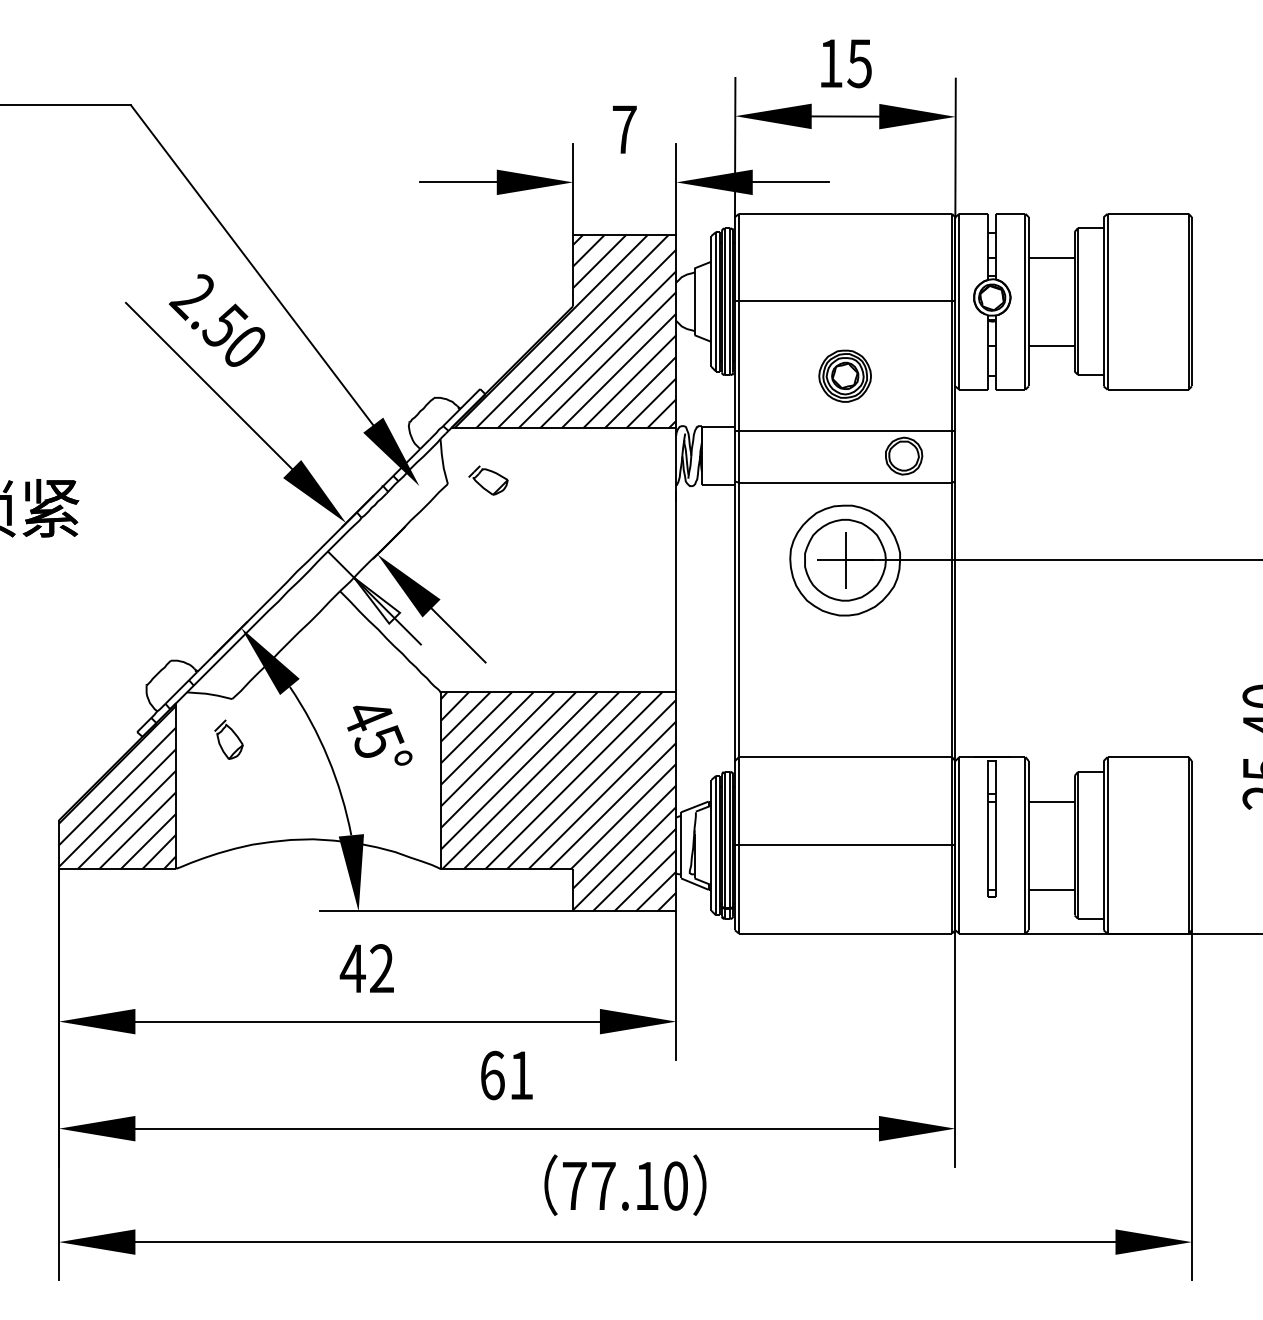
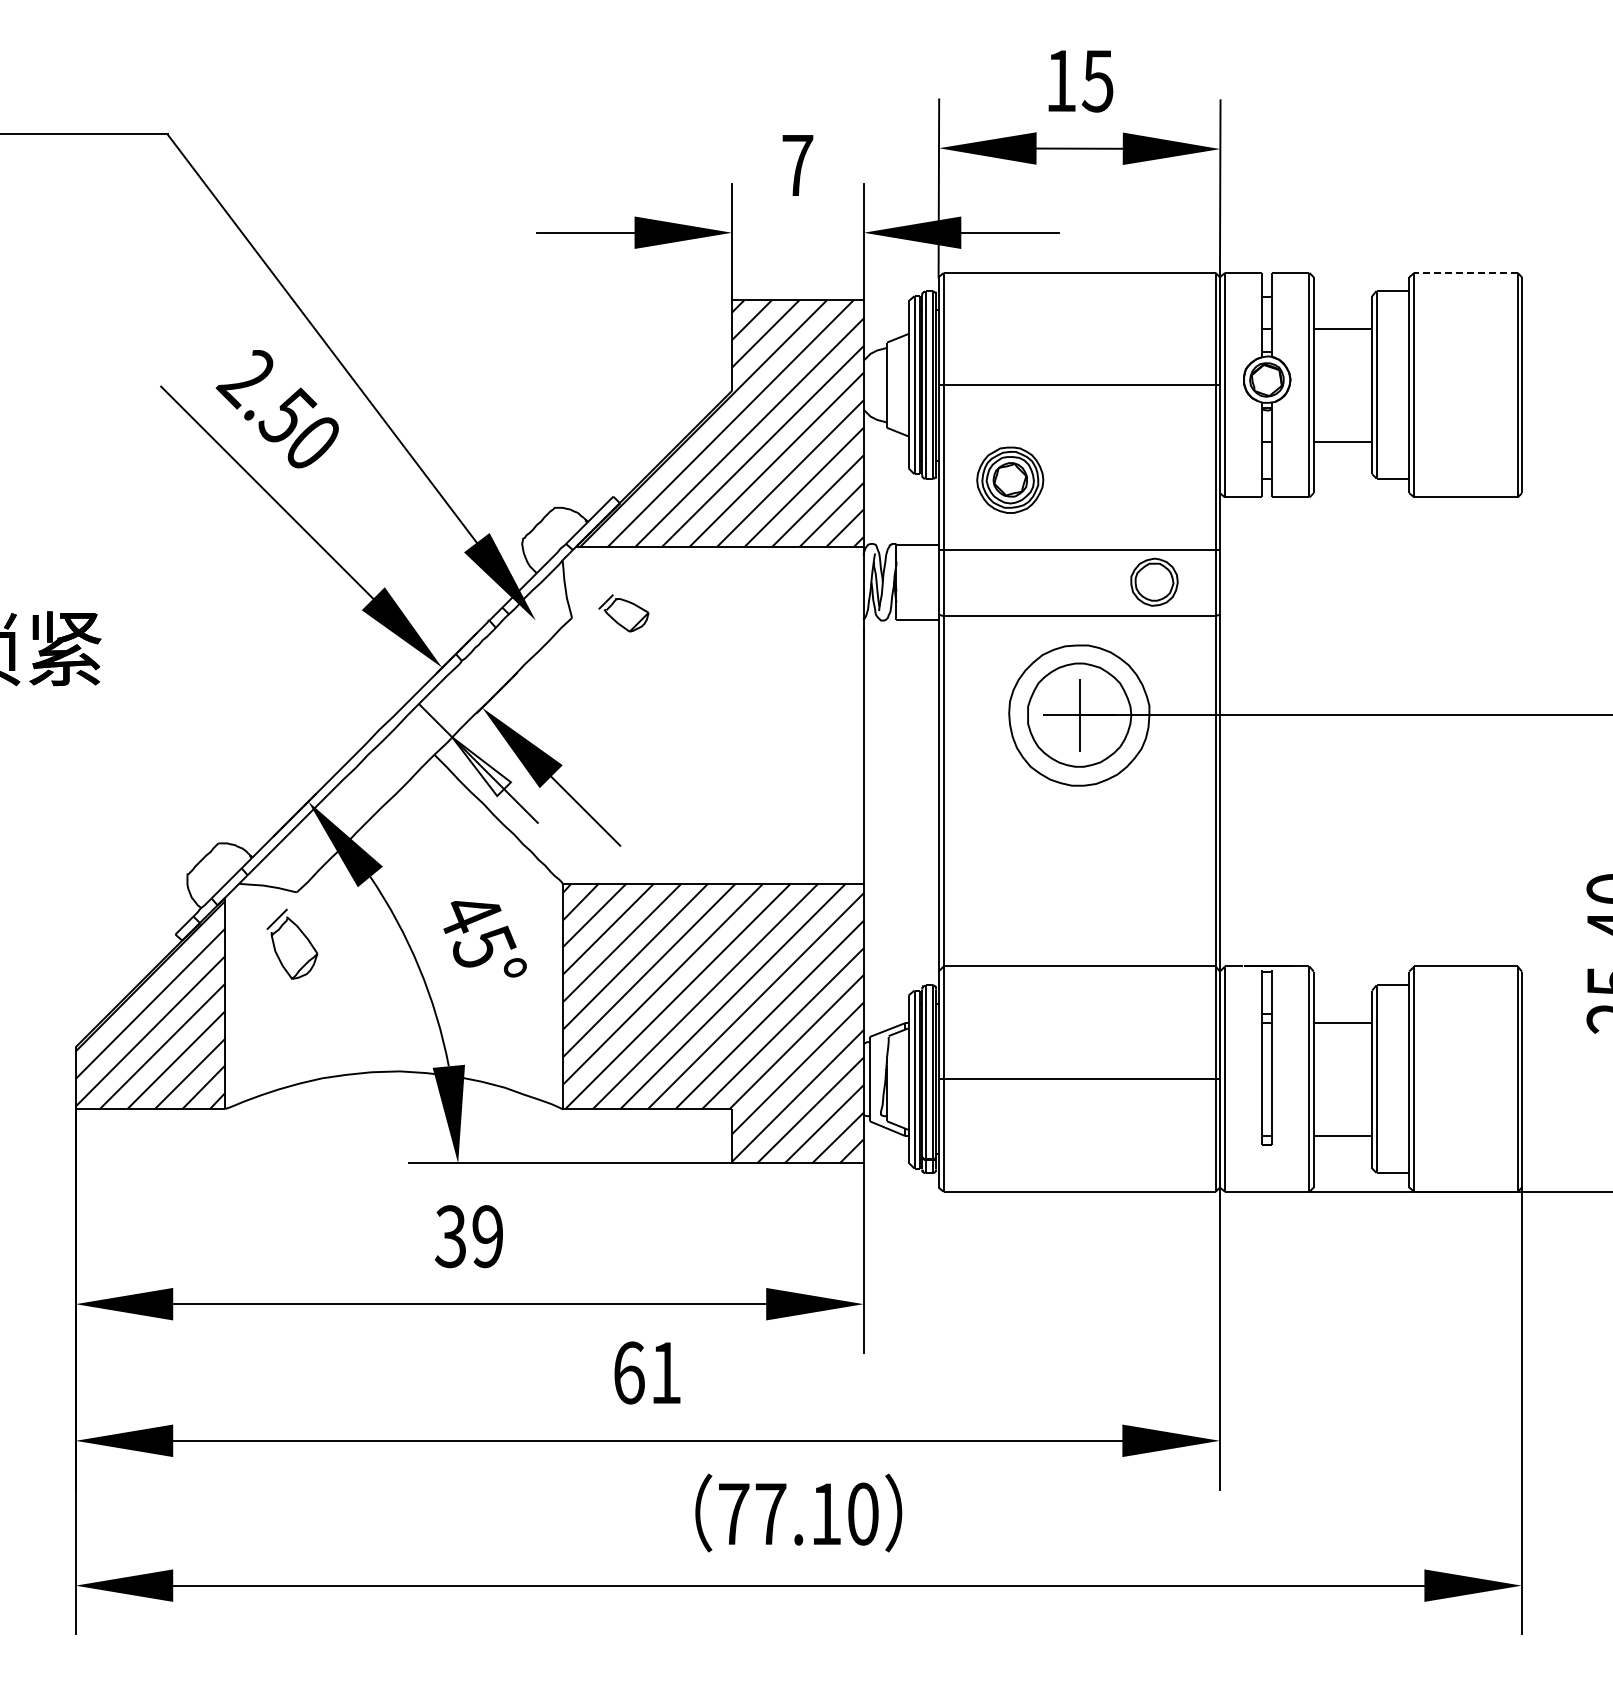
line: (1148, 213) -> (1466, 272), solid -> dashed
part: (845, 375) -> (1010, 479), moved
part: (228, 739) -> (292, 943), size x1.4
text: (366, 968) -> (468, 1236), 42 -> 39

